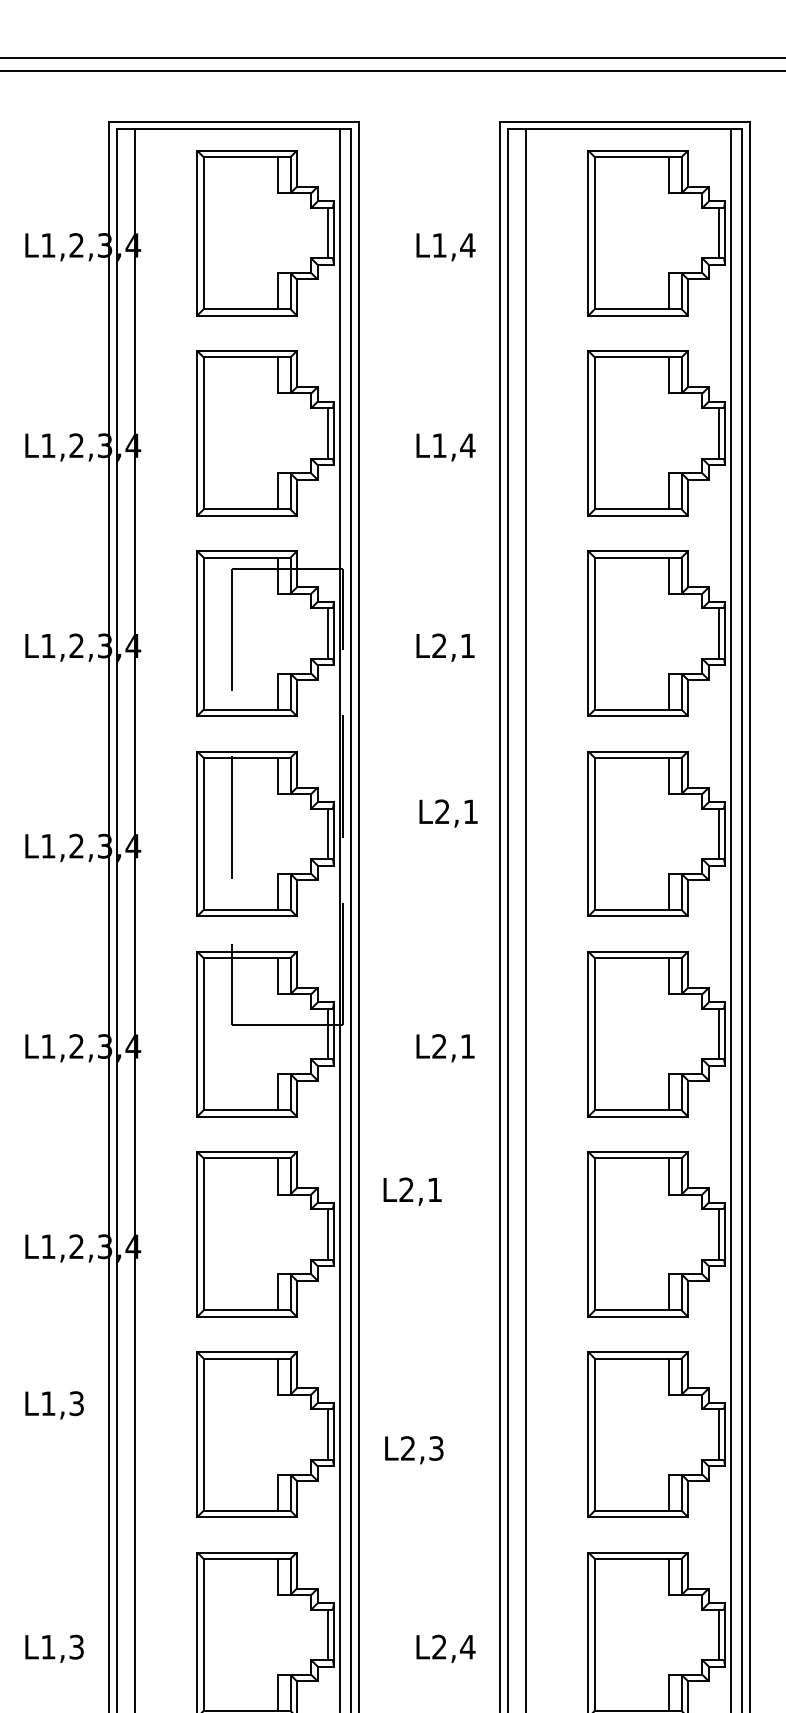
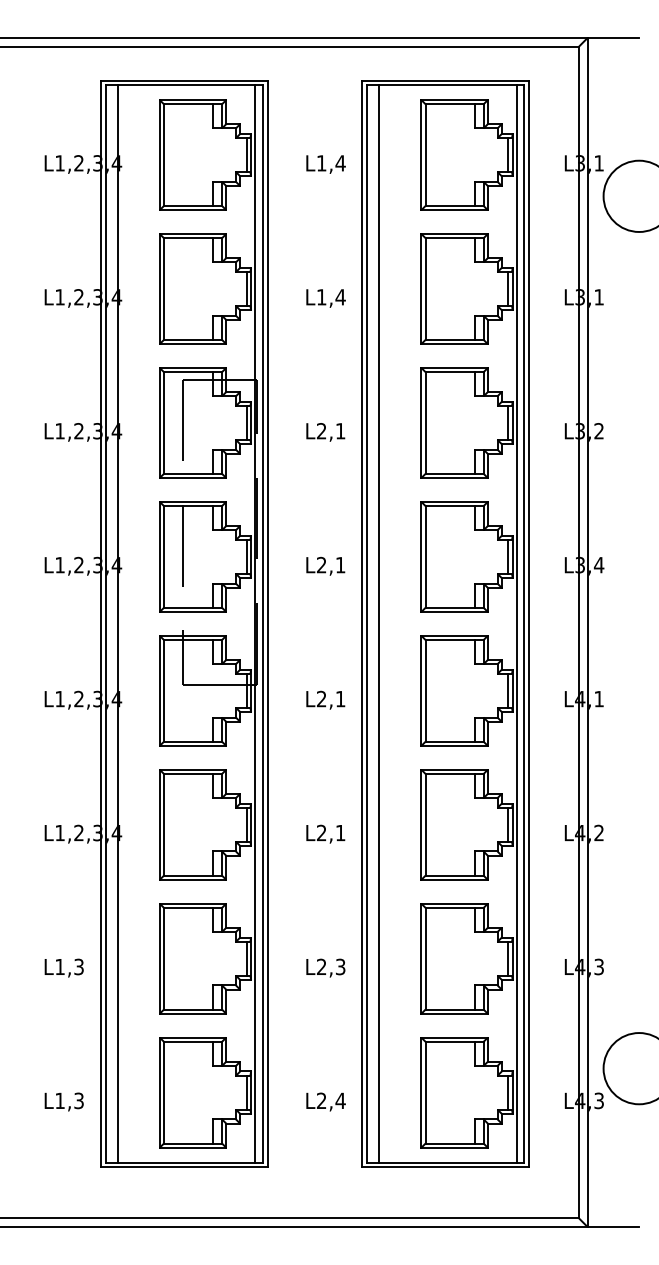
text: (448, 812) -> (325, 565), moved
text: (412, 1190) -> (325, 833), moved
text: (53, 1404) -> (63, 967), moved
text: (413, 1449) -> (325, 967), moved

